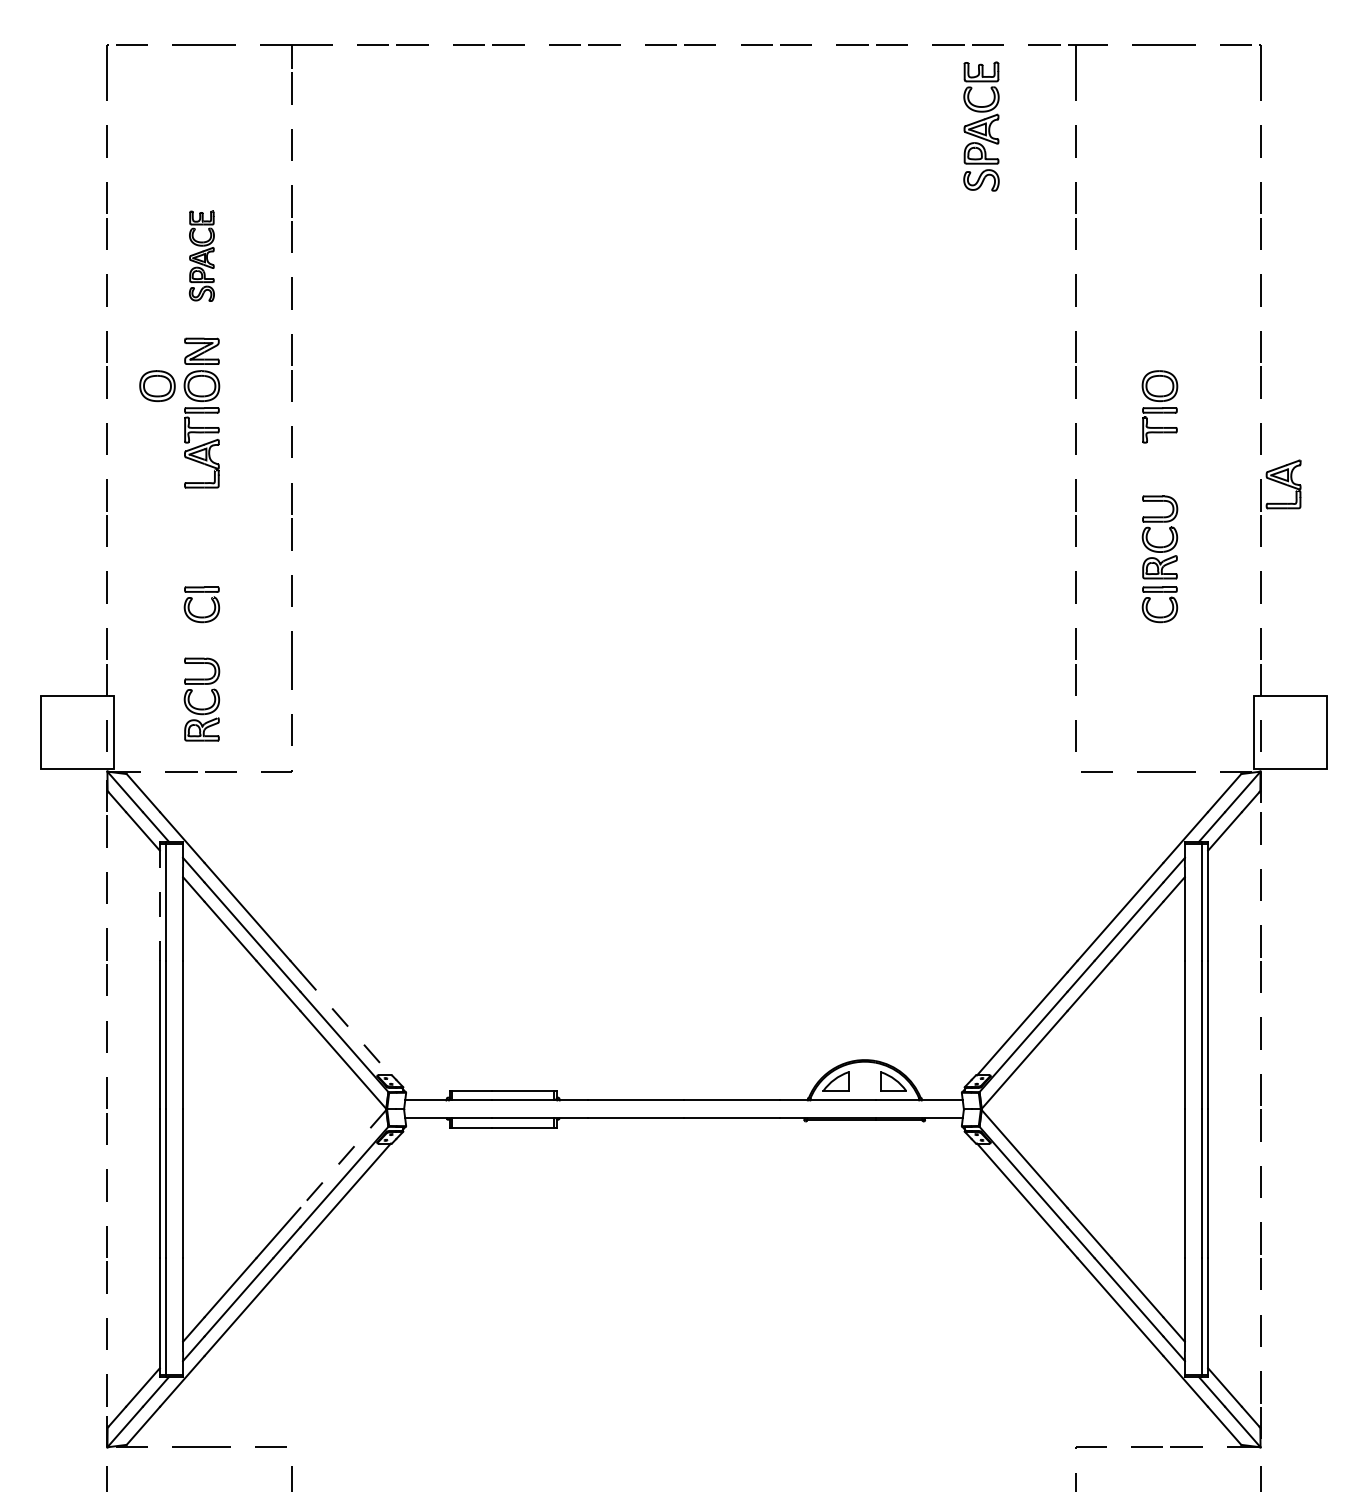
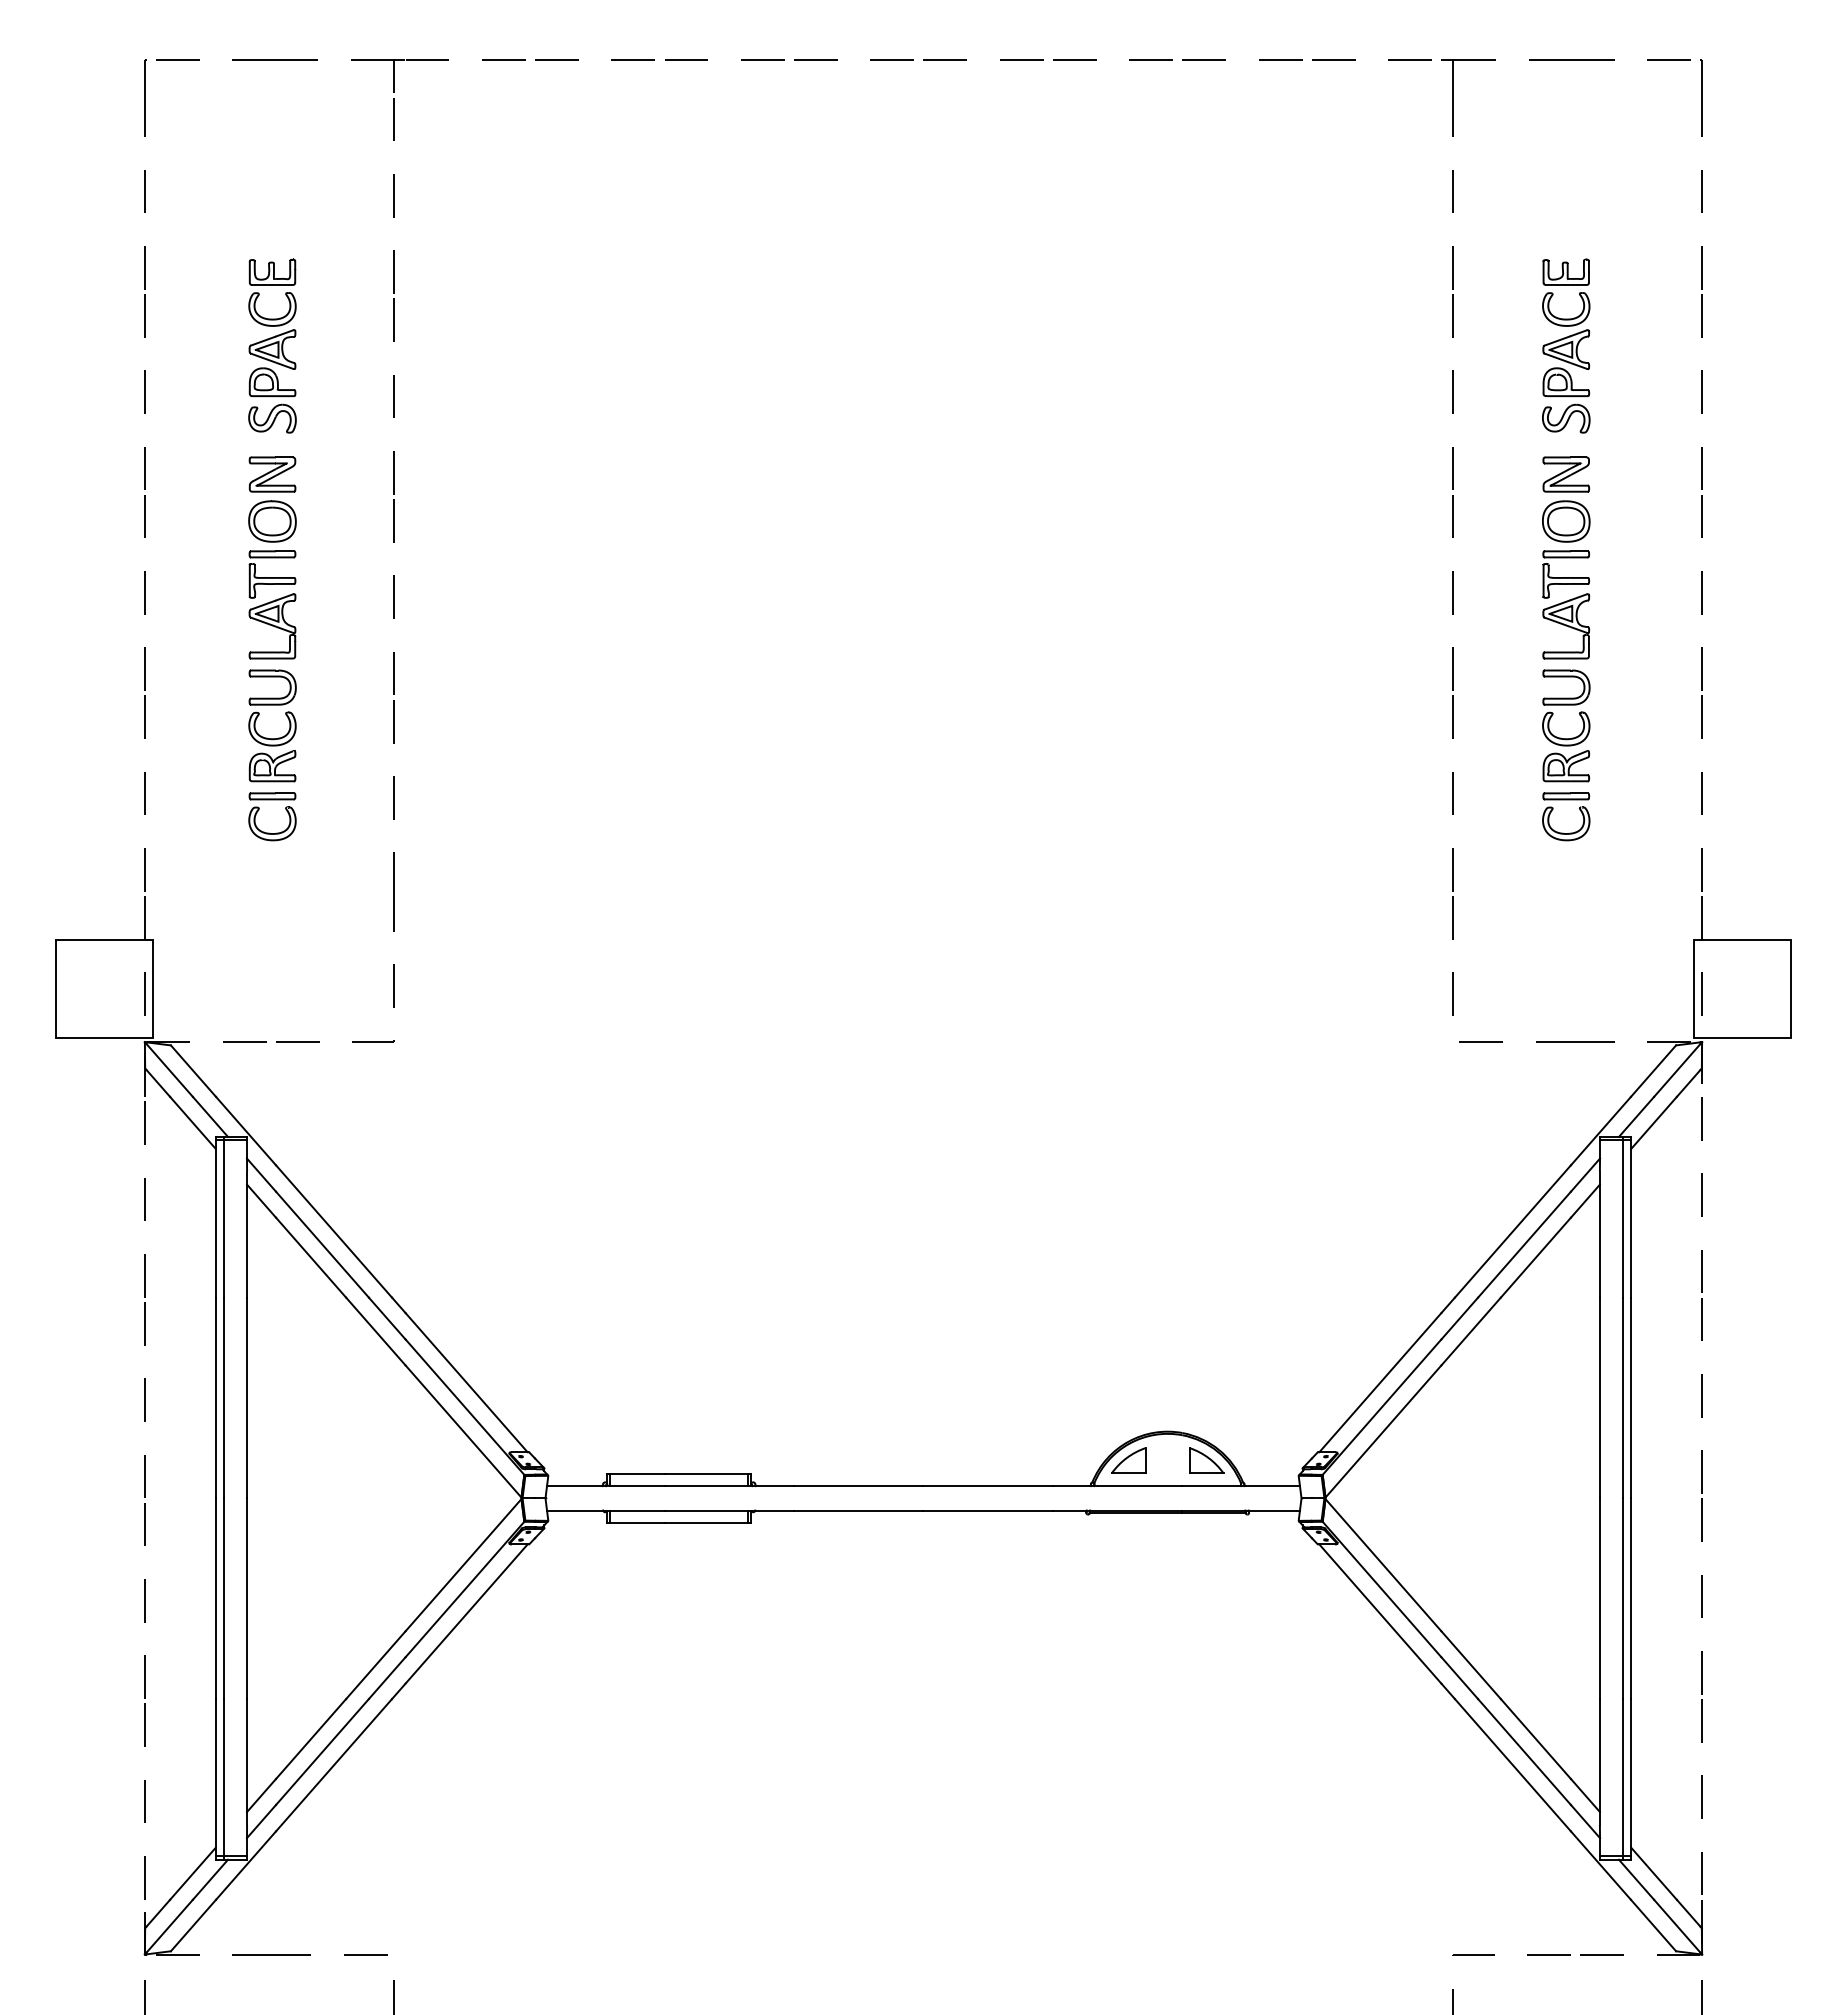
part: (981, 126) -> (1566, 345), moved
part: (201, 255) -> (272, 345), size x1.43
part: (1160, 351) -> (1566, 474), added
part: (157, 386) -> (212, 521), removed
part: (1283, 484) -> (1566, 626), moved
part: (198, 708) -> (267, 737), moved
line: (159, 902) -> (215, 1218), dashed -> solid
line: (345, 1023) -> (466, 1382), dashed -> solid
line: (343, 1159) -> (463, 1565), dashed -> solid

